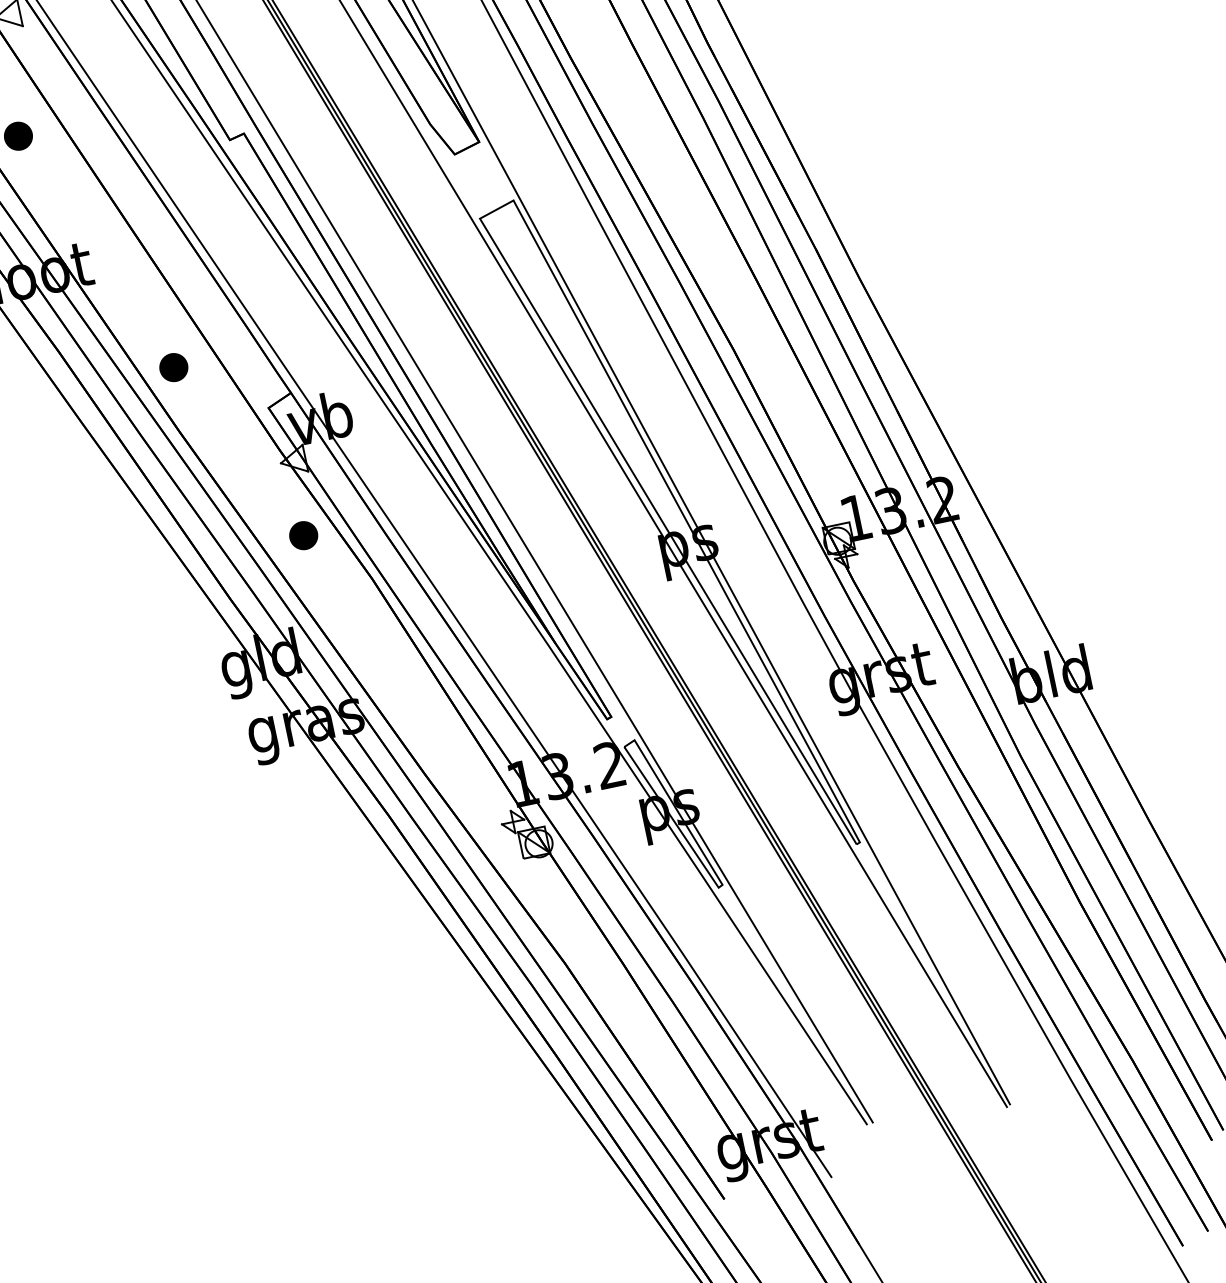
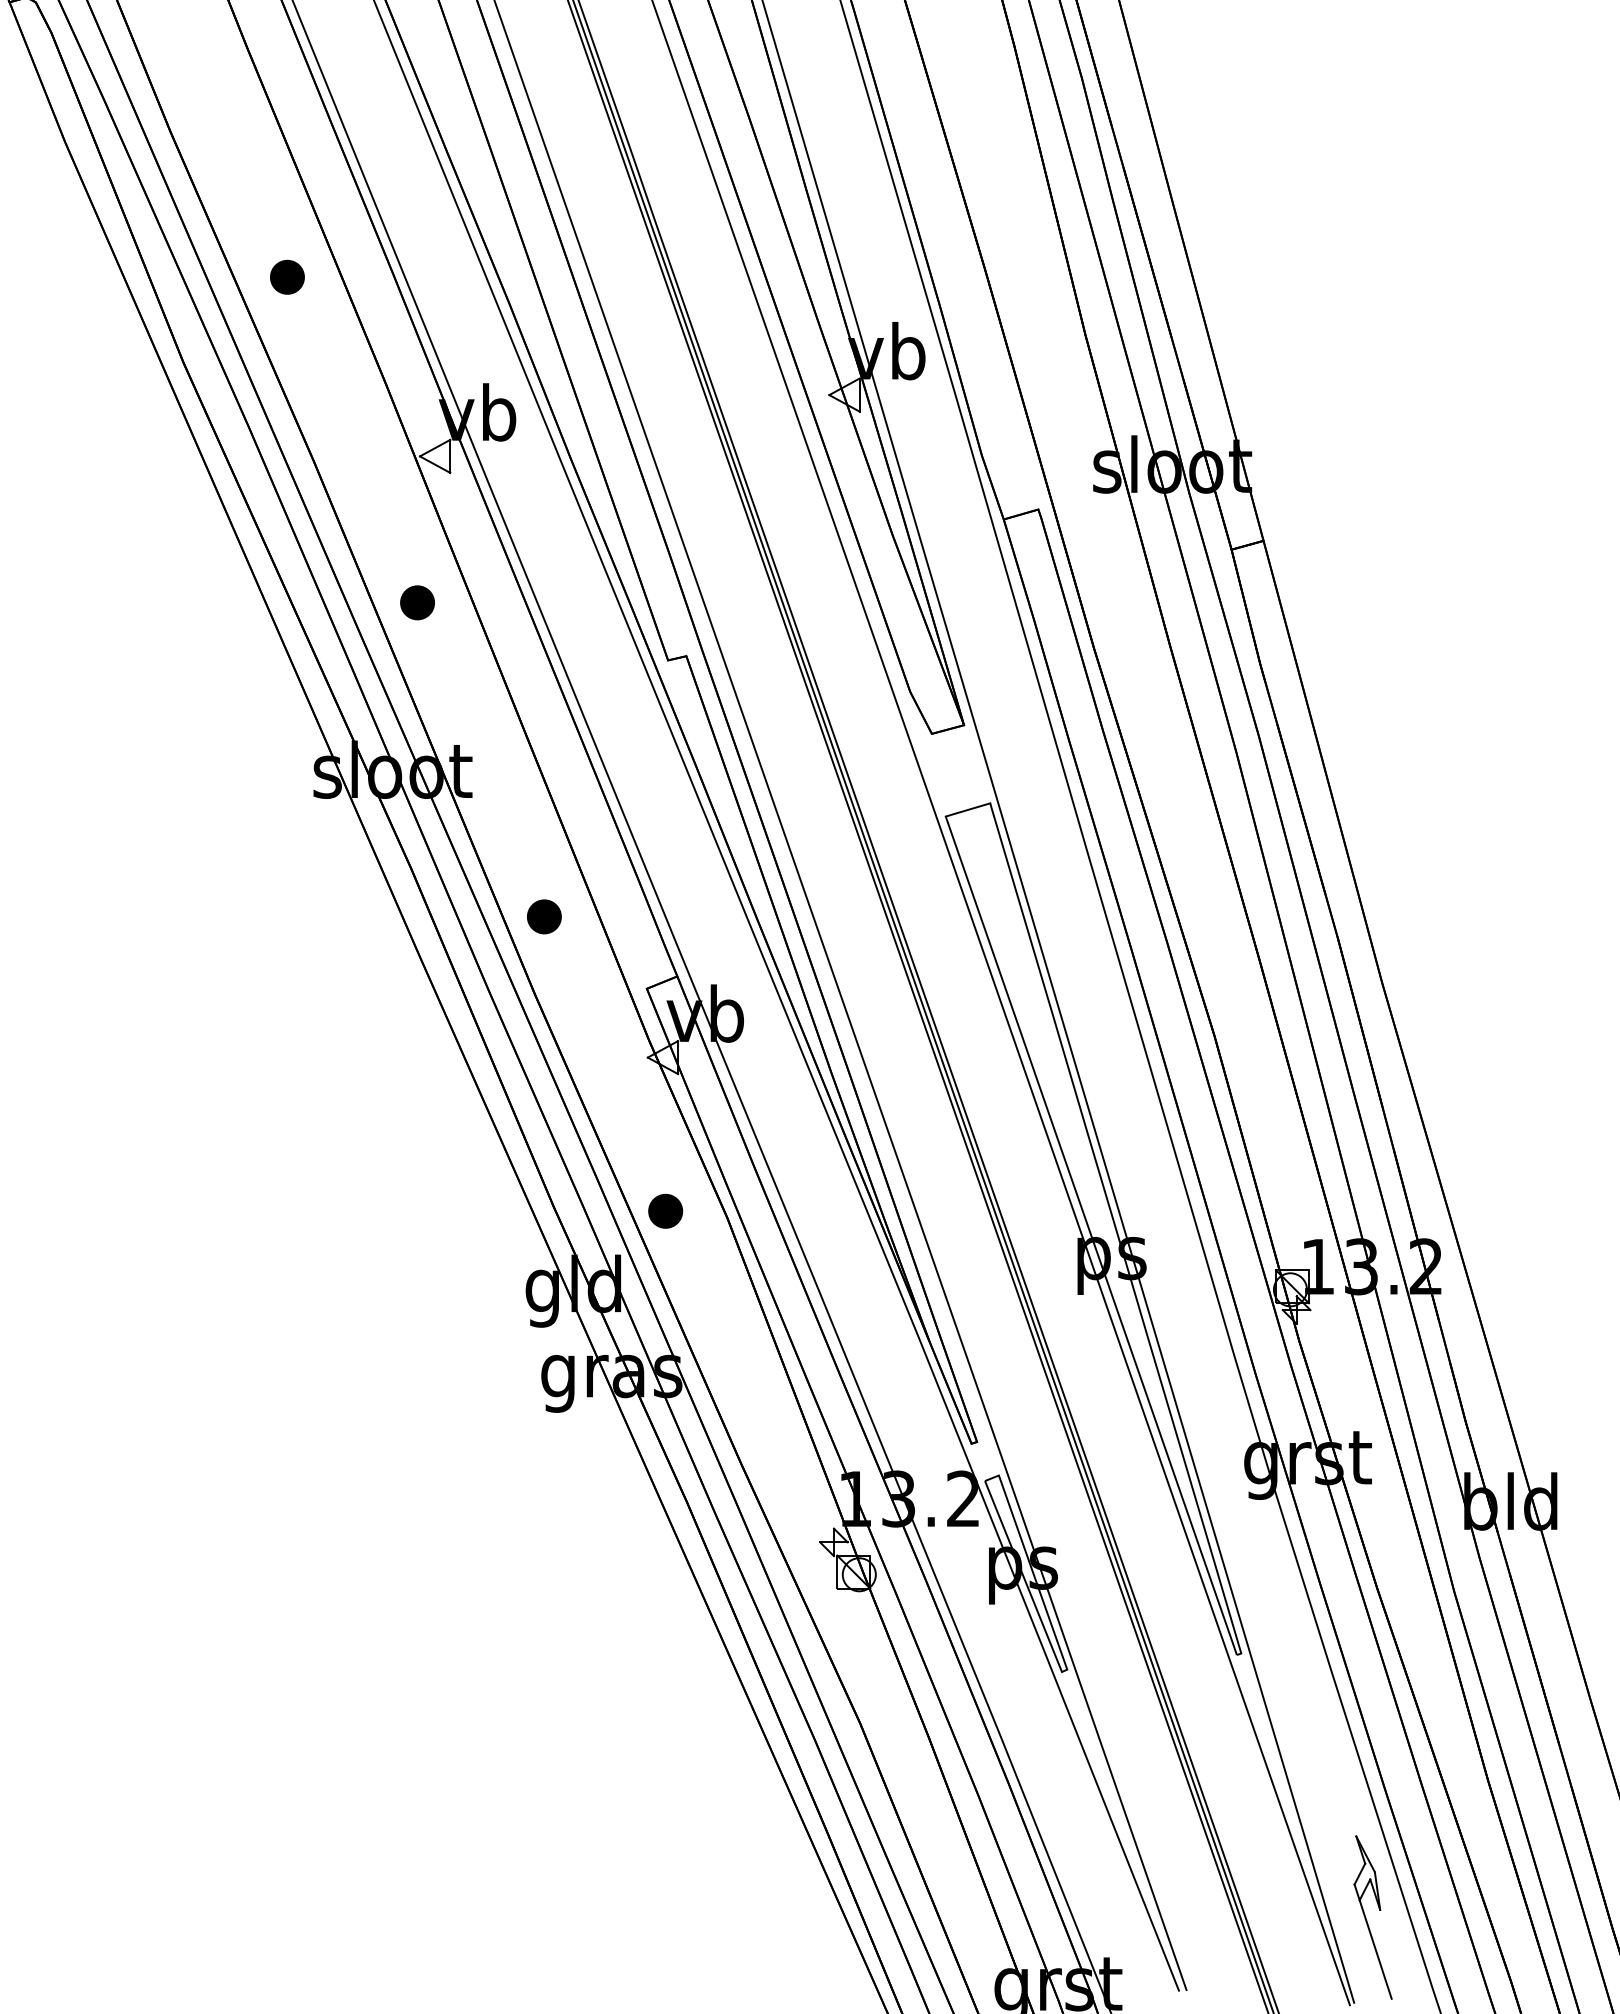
part: (303, 535) -> (665, 1210), moved
part: (1010, 1032) -> (1372, 1917), added

